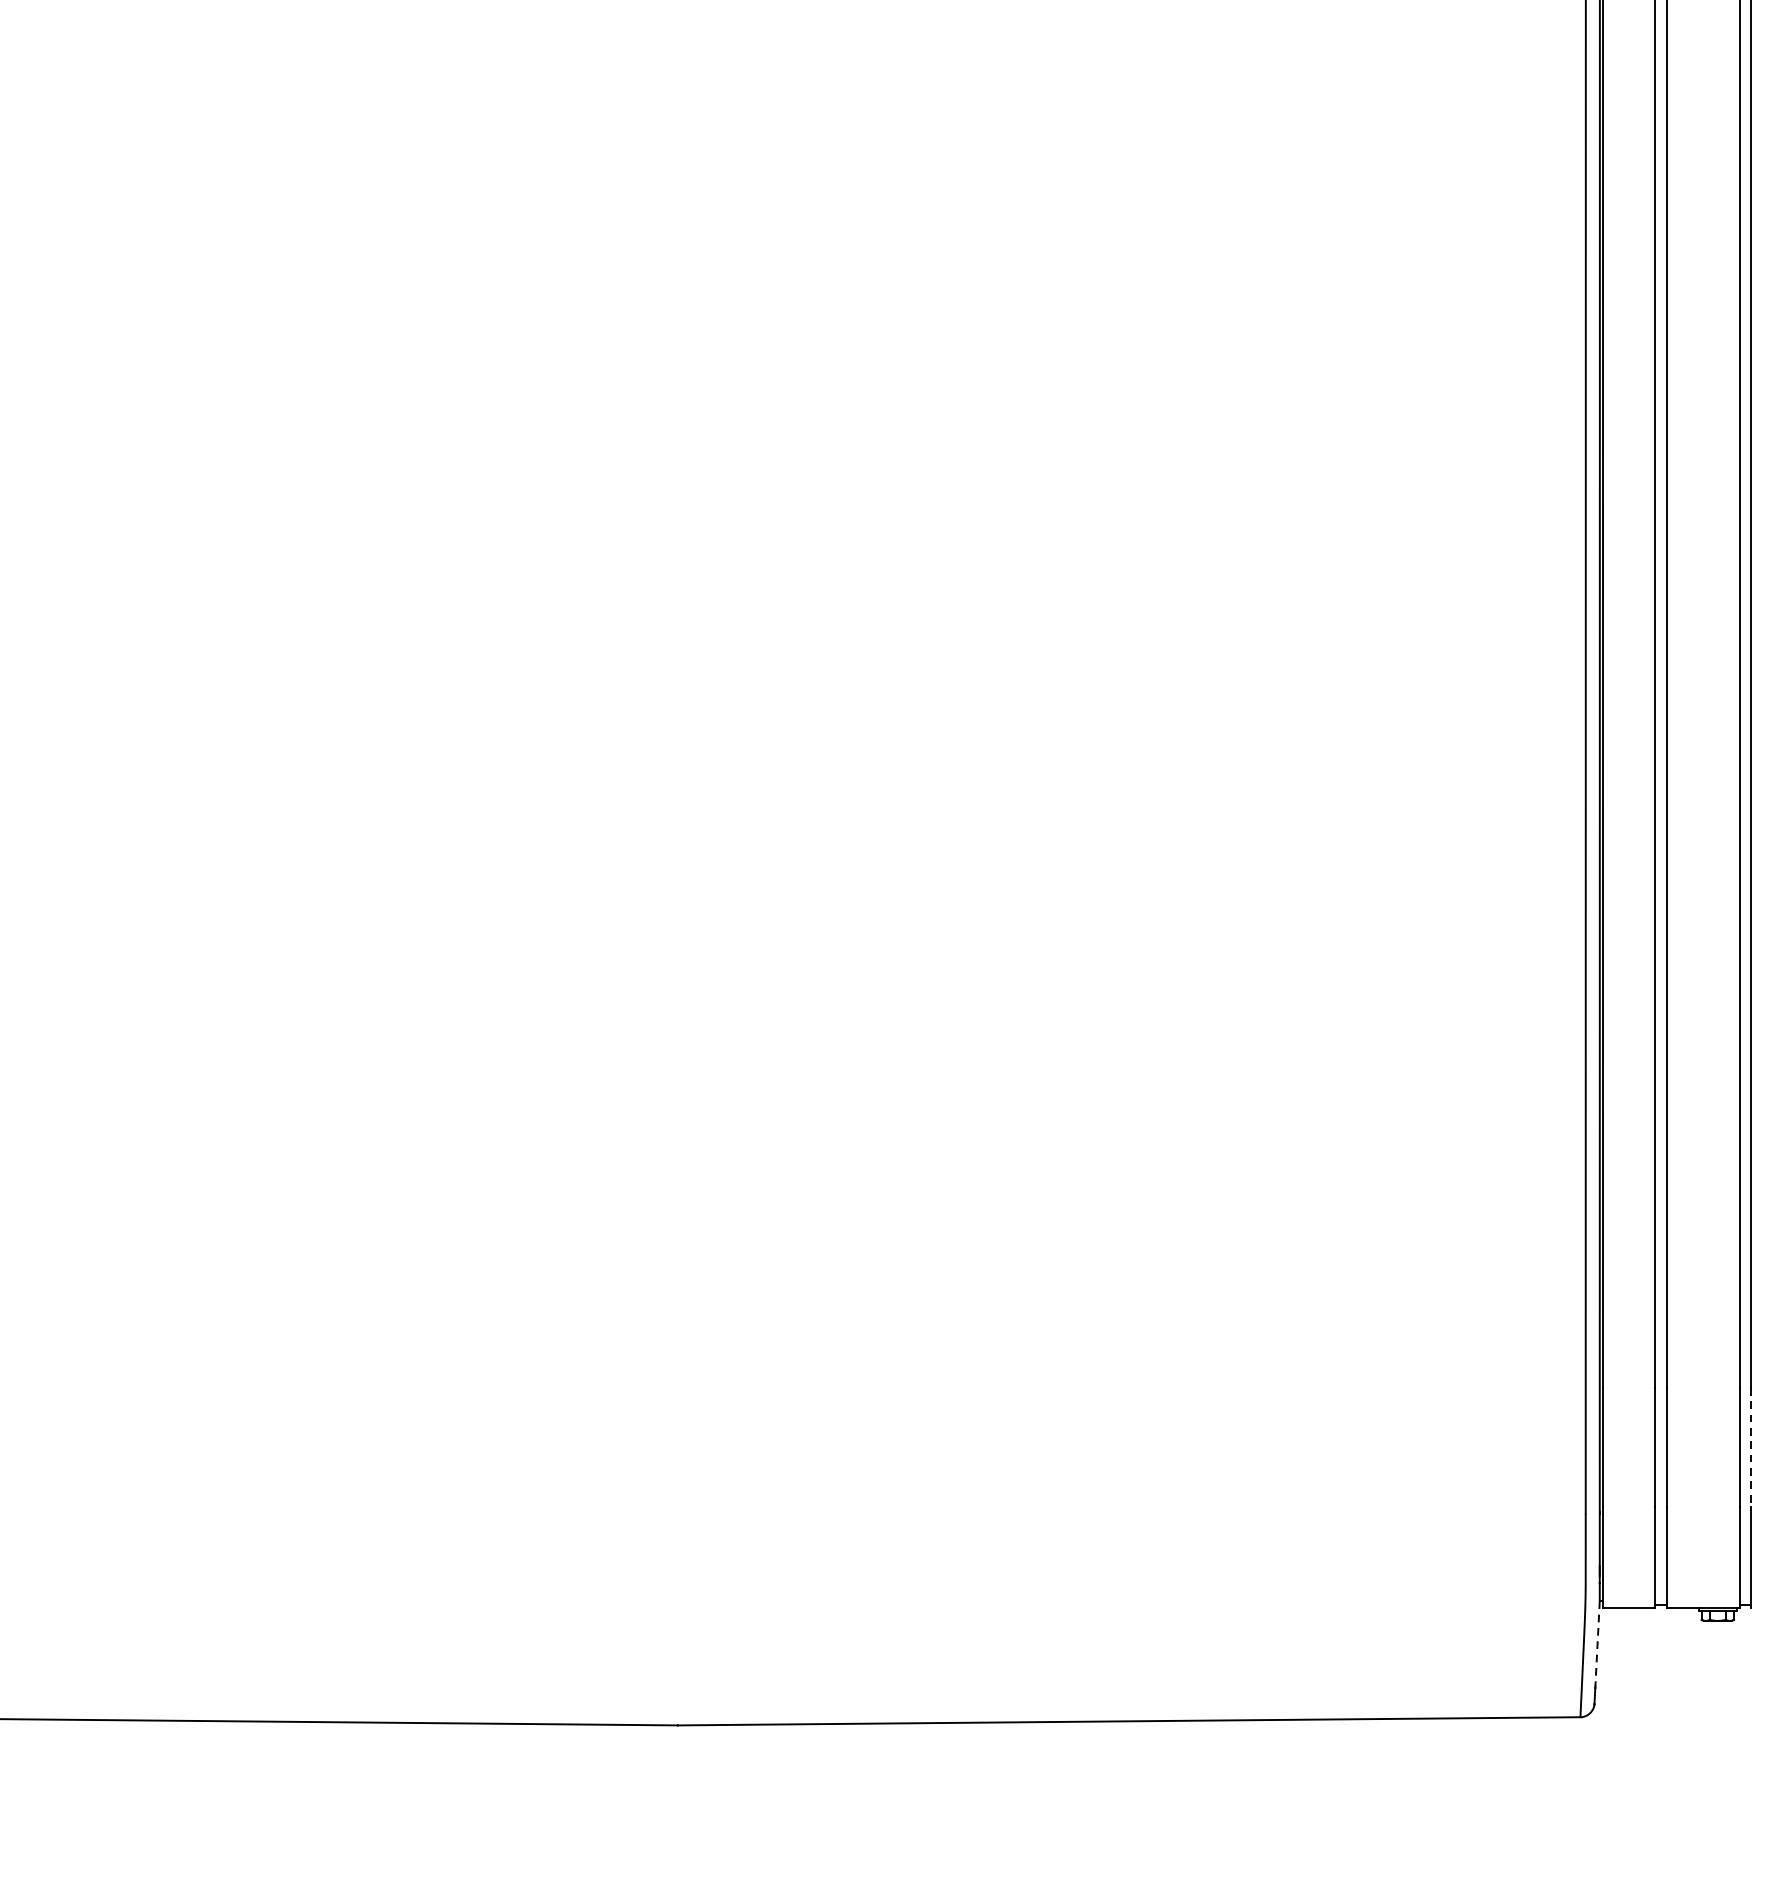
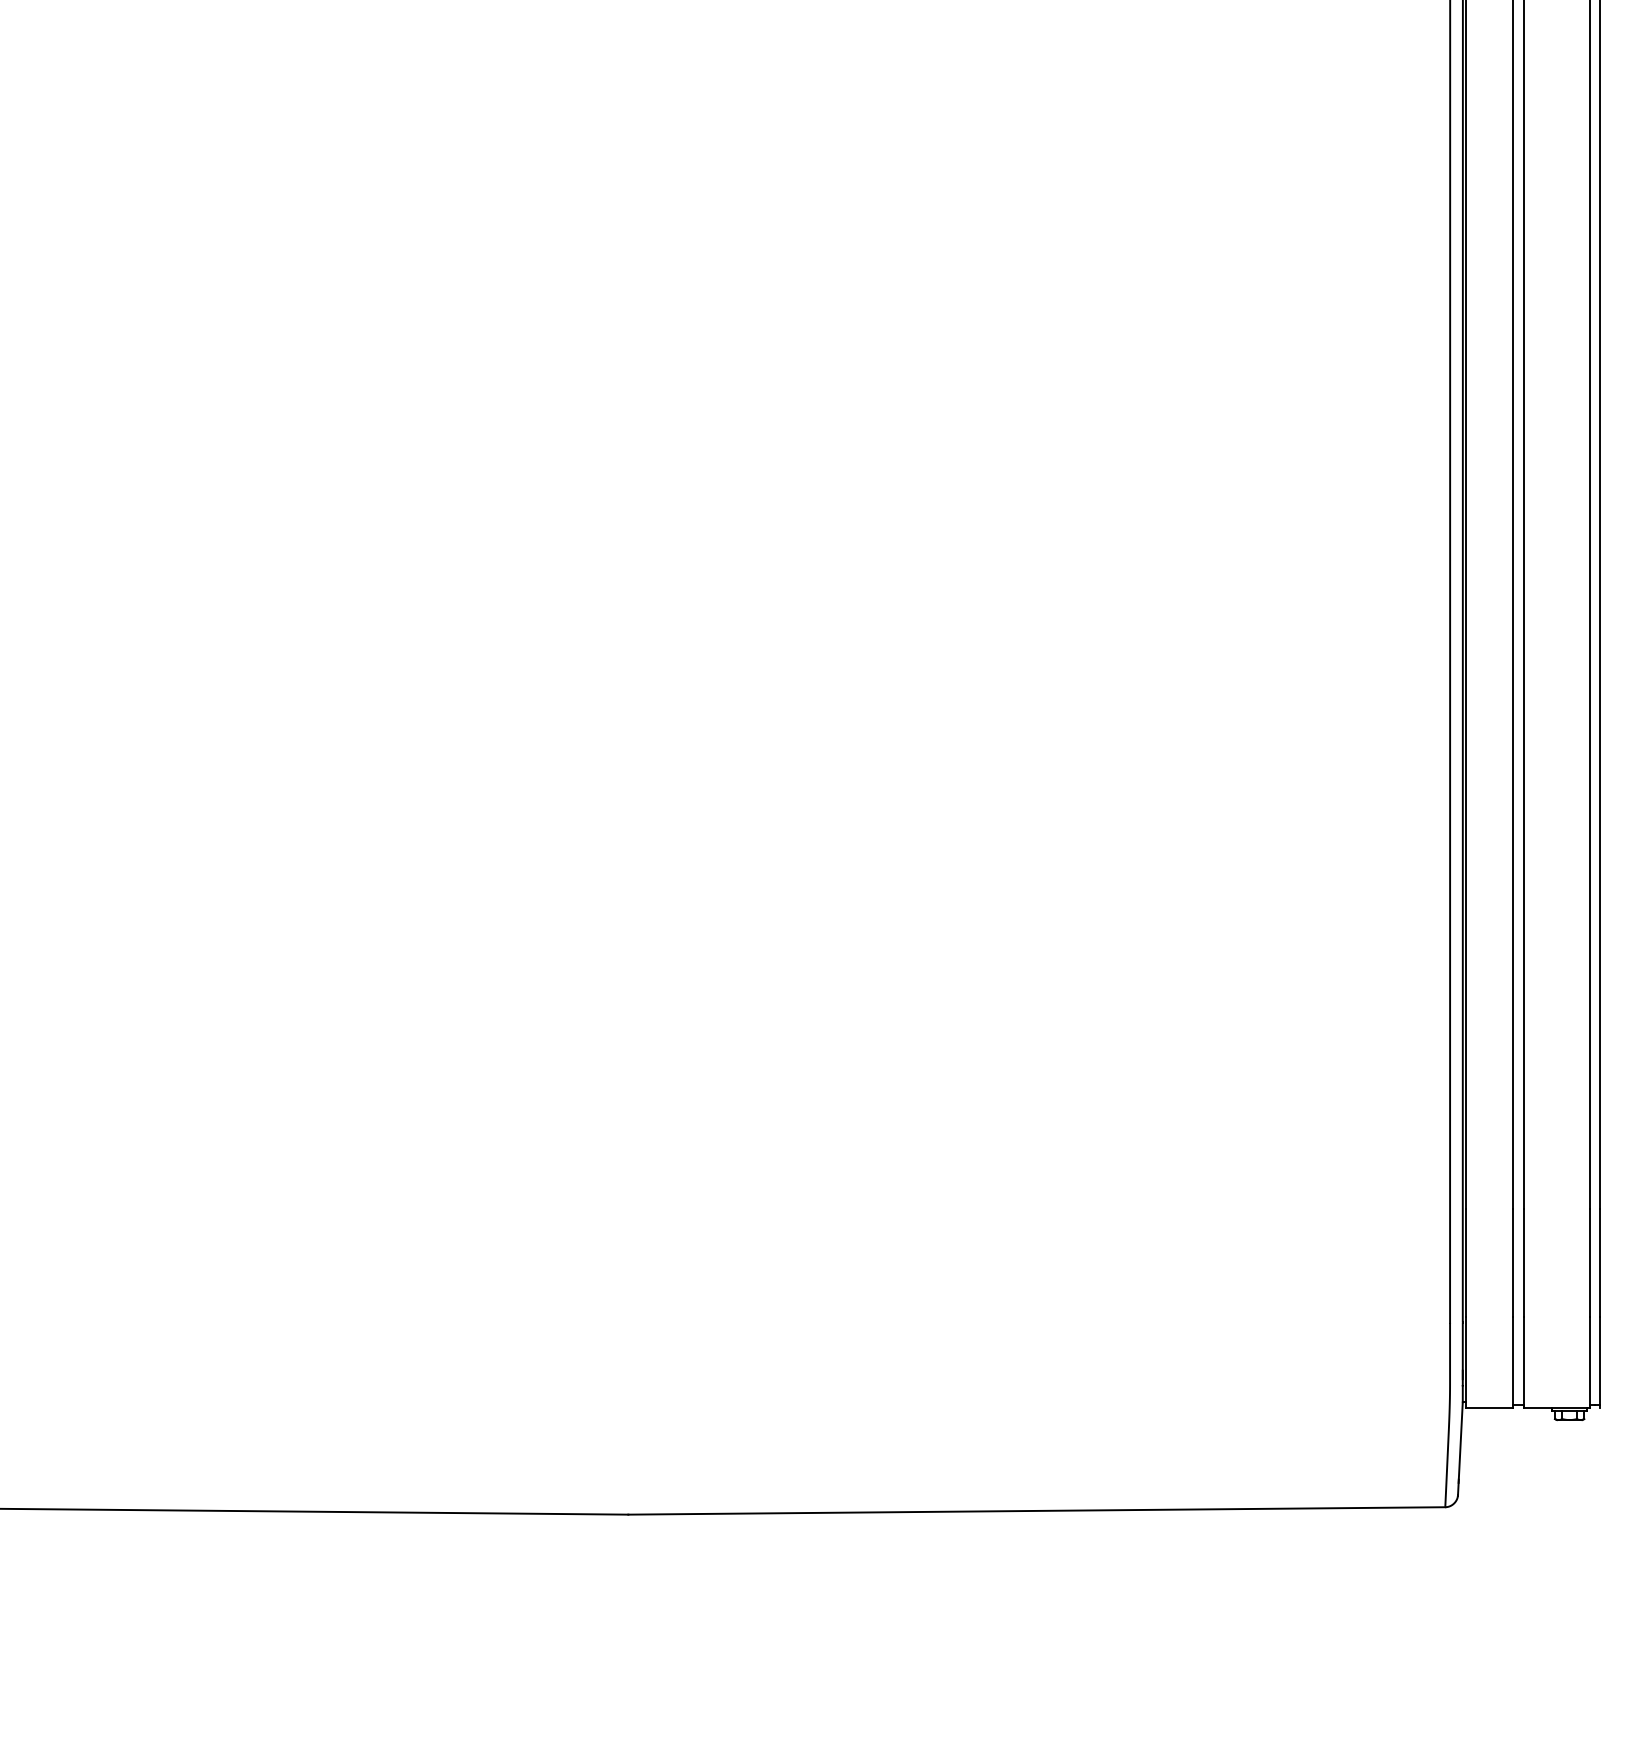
line: (1751, 1446) -> (1600, 1262), dashed -> solid
line: (1597, 1646) -> (1460, 1443), dashed -> solid

